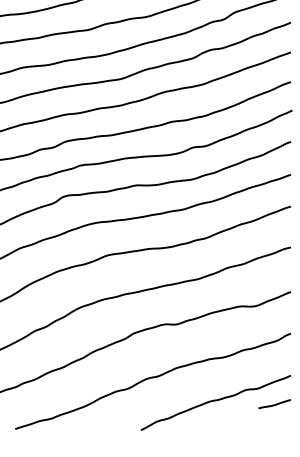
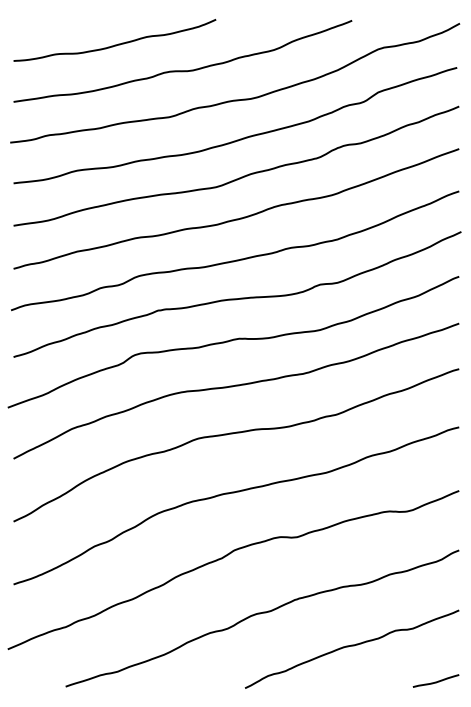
curve: (274, 404) -> (435, 681), moved

